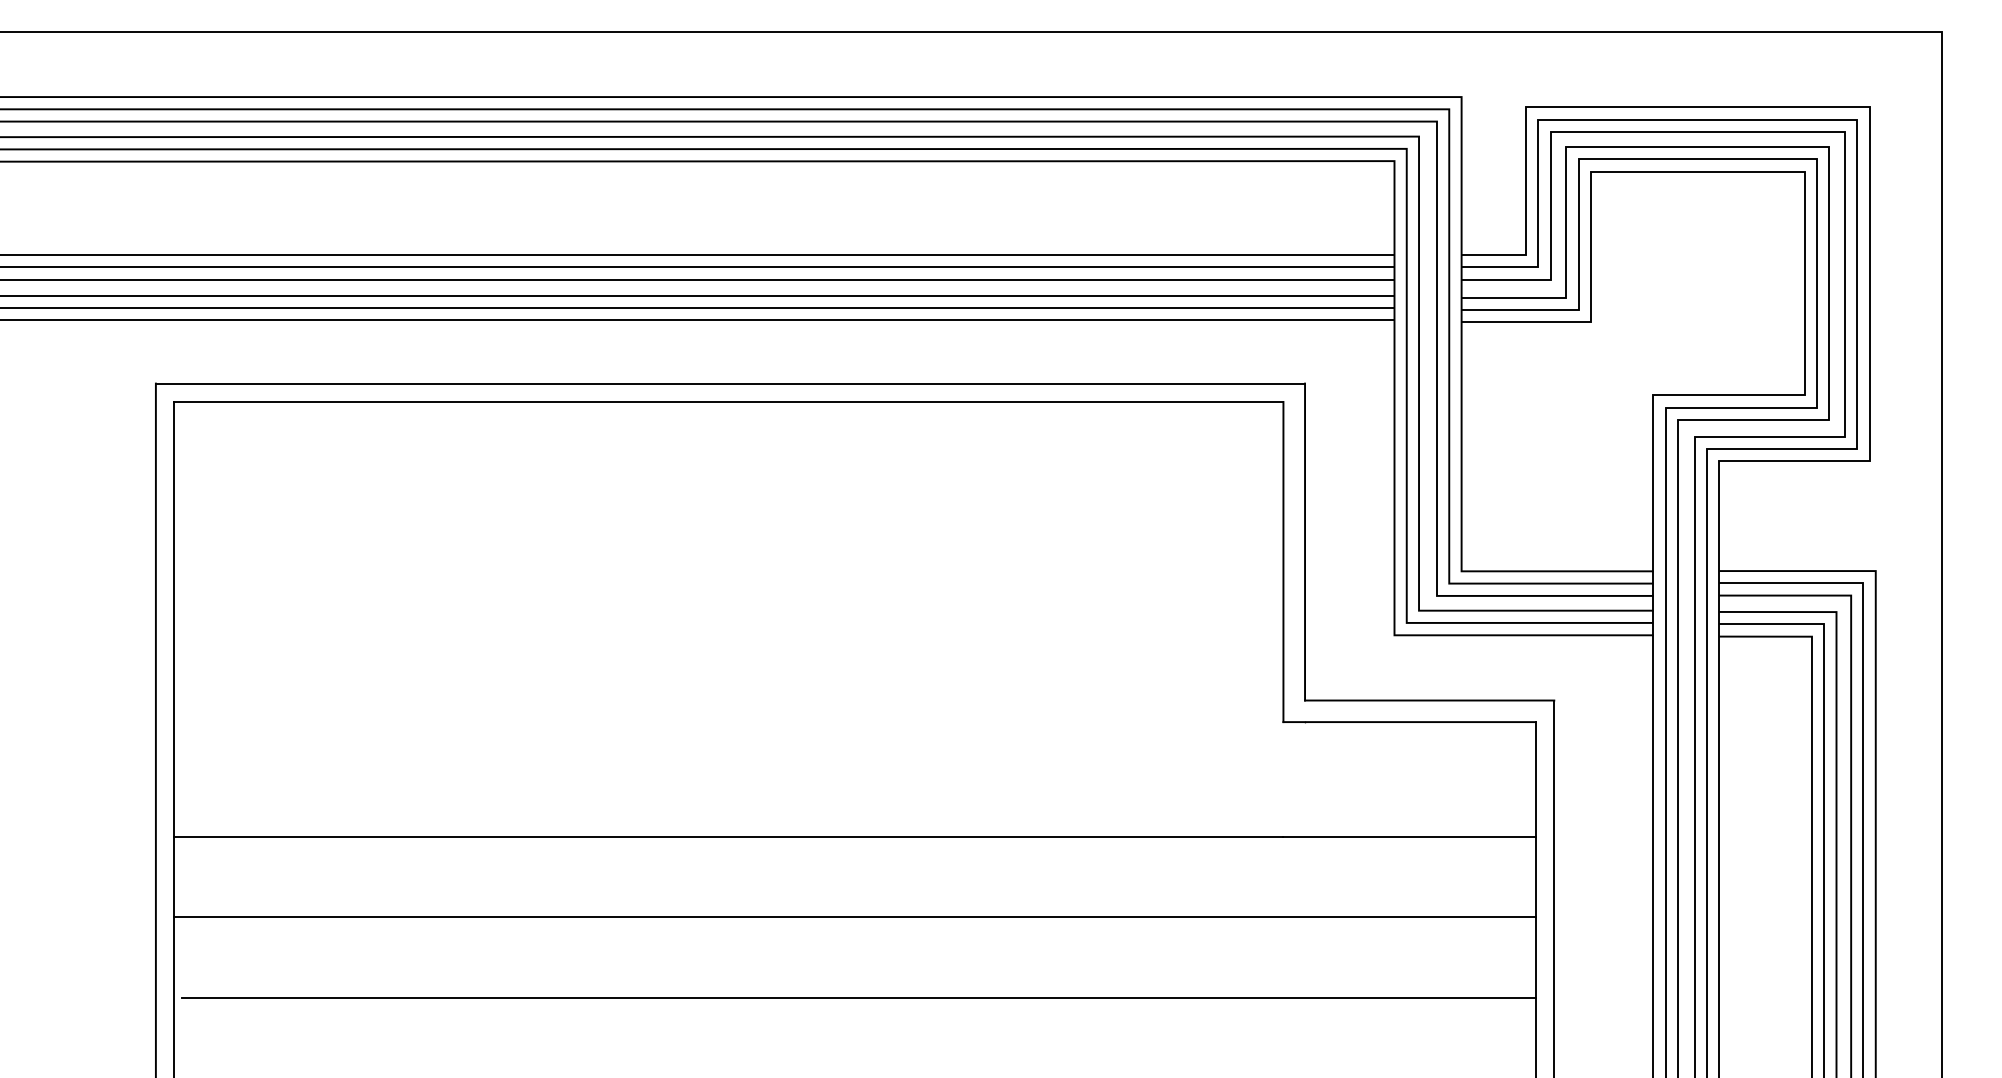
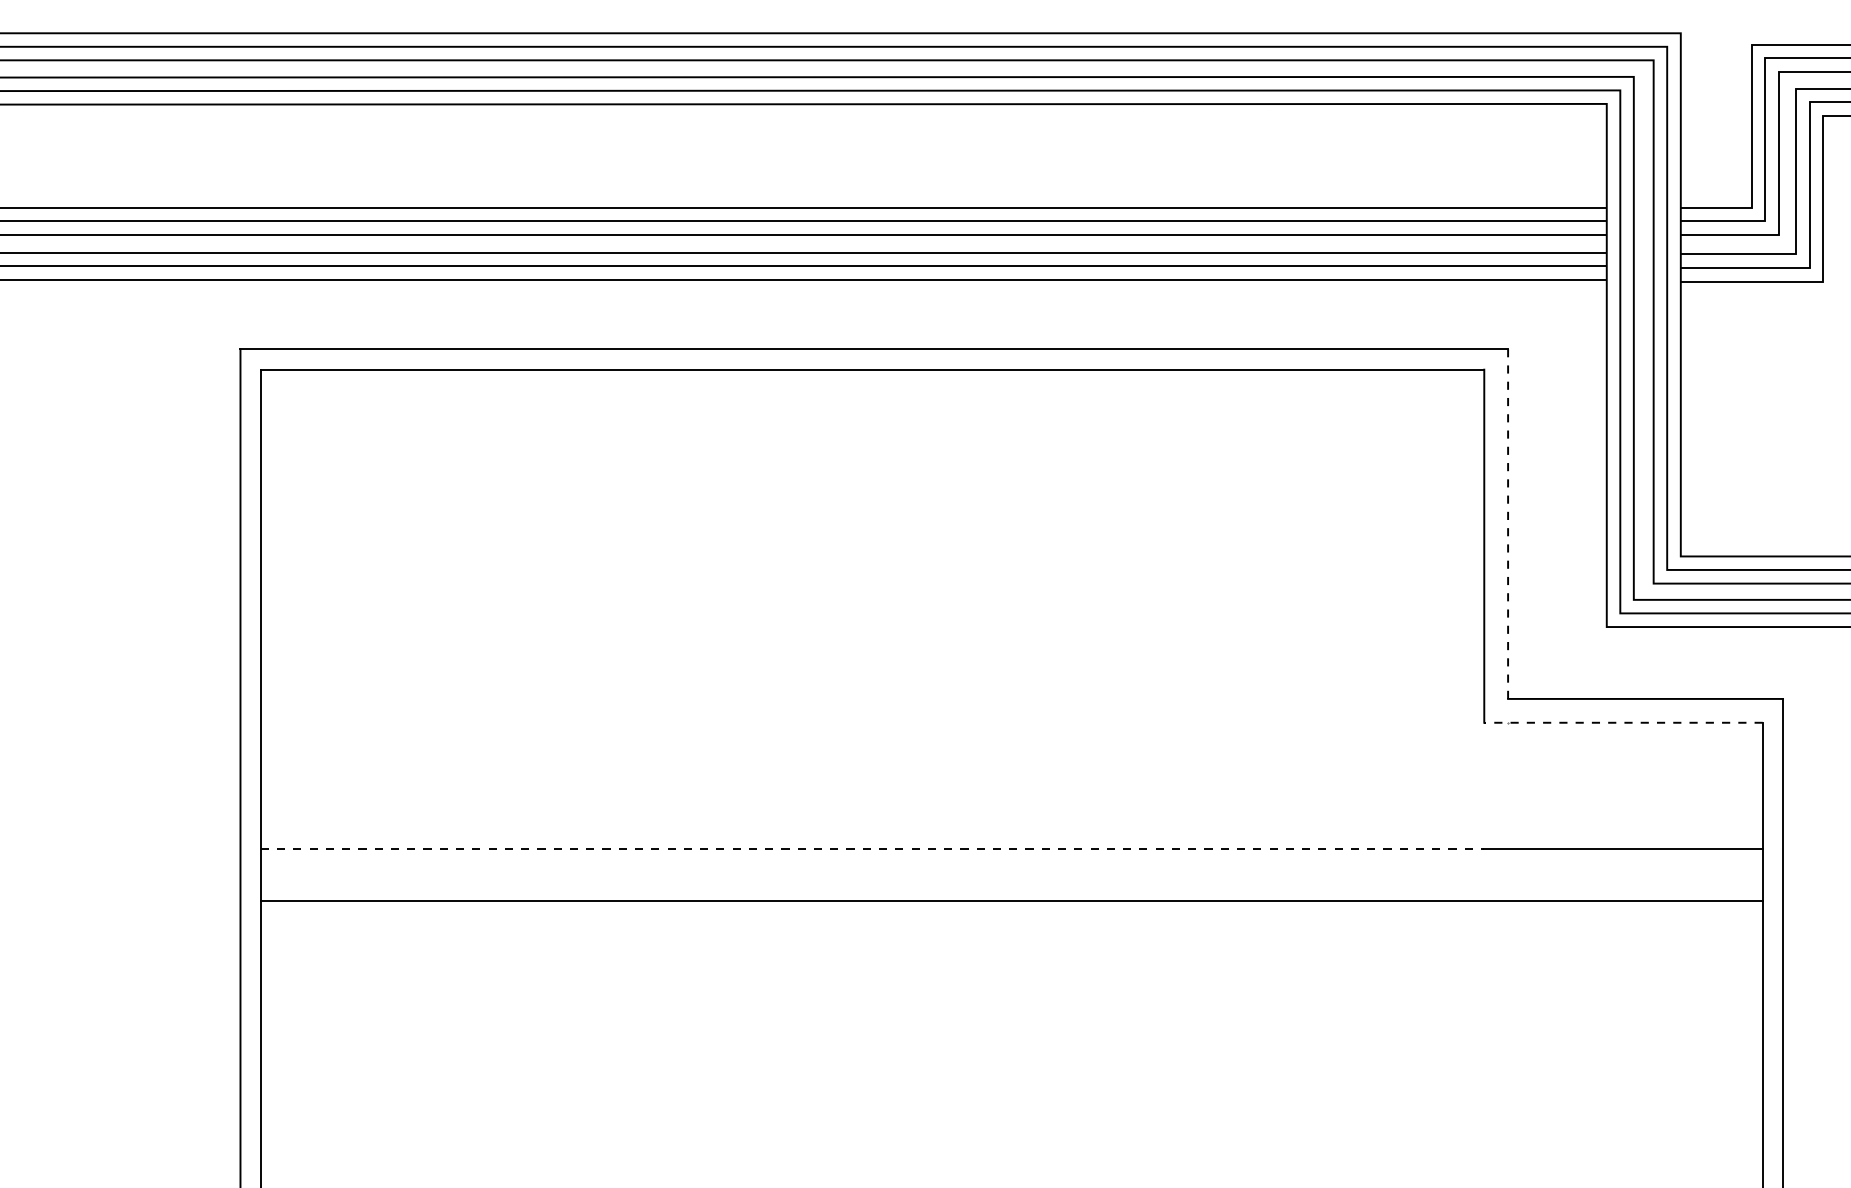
line: (1305, 541) -> (1508, 523), solid -> dashed
line: (1409, 722) -> (1623, 723), solid -> dashed
line: (728, 836) -> (872, 848), solid -> dashed
line: (854, 917) -> (1011, 900), moved
line: (858, 998) -> (1015, 1027), removed

